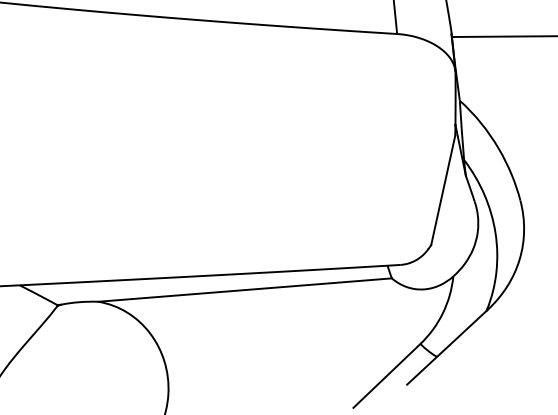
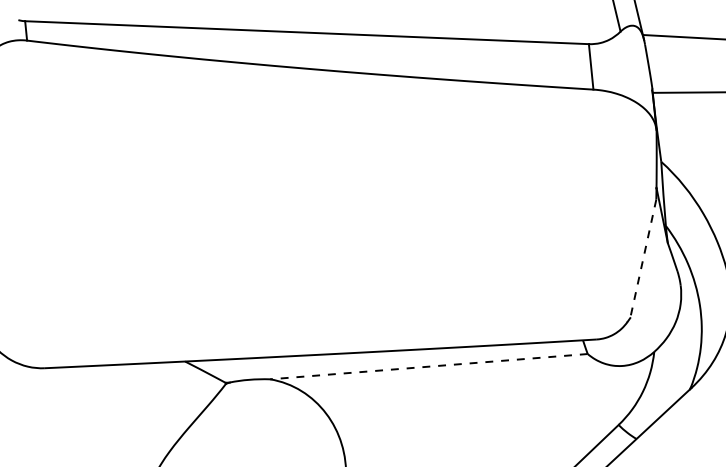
line: (443, 190) -> (643, 258), solid -> dashed
line: (244, 289) -> (428, 366), solid -> dashed

